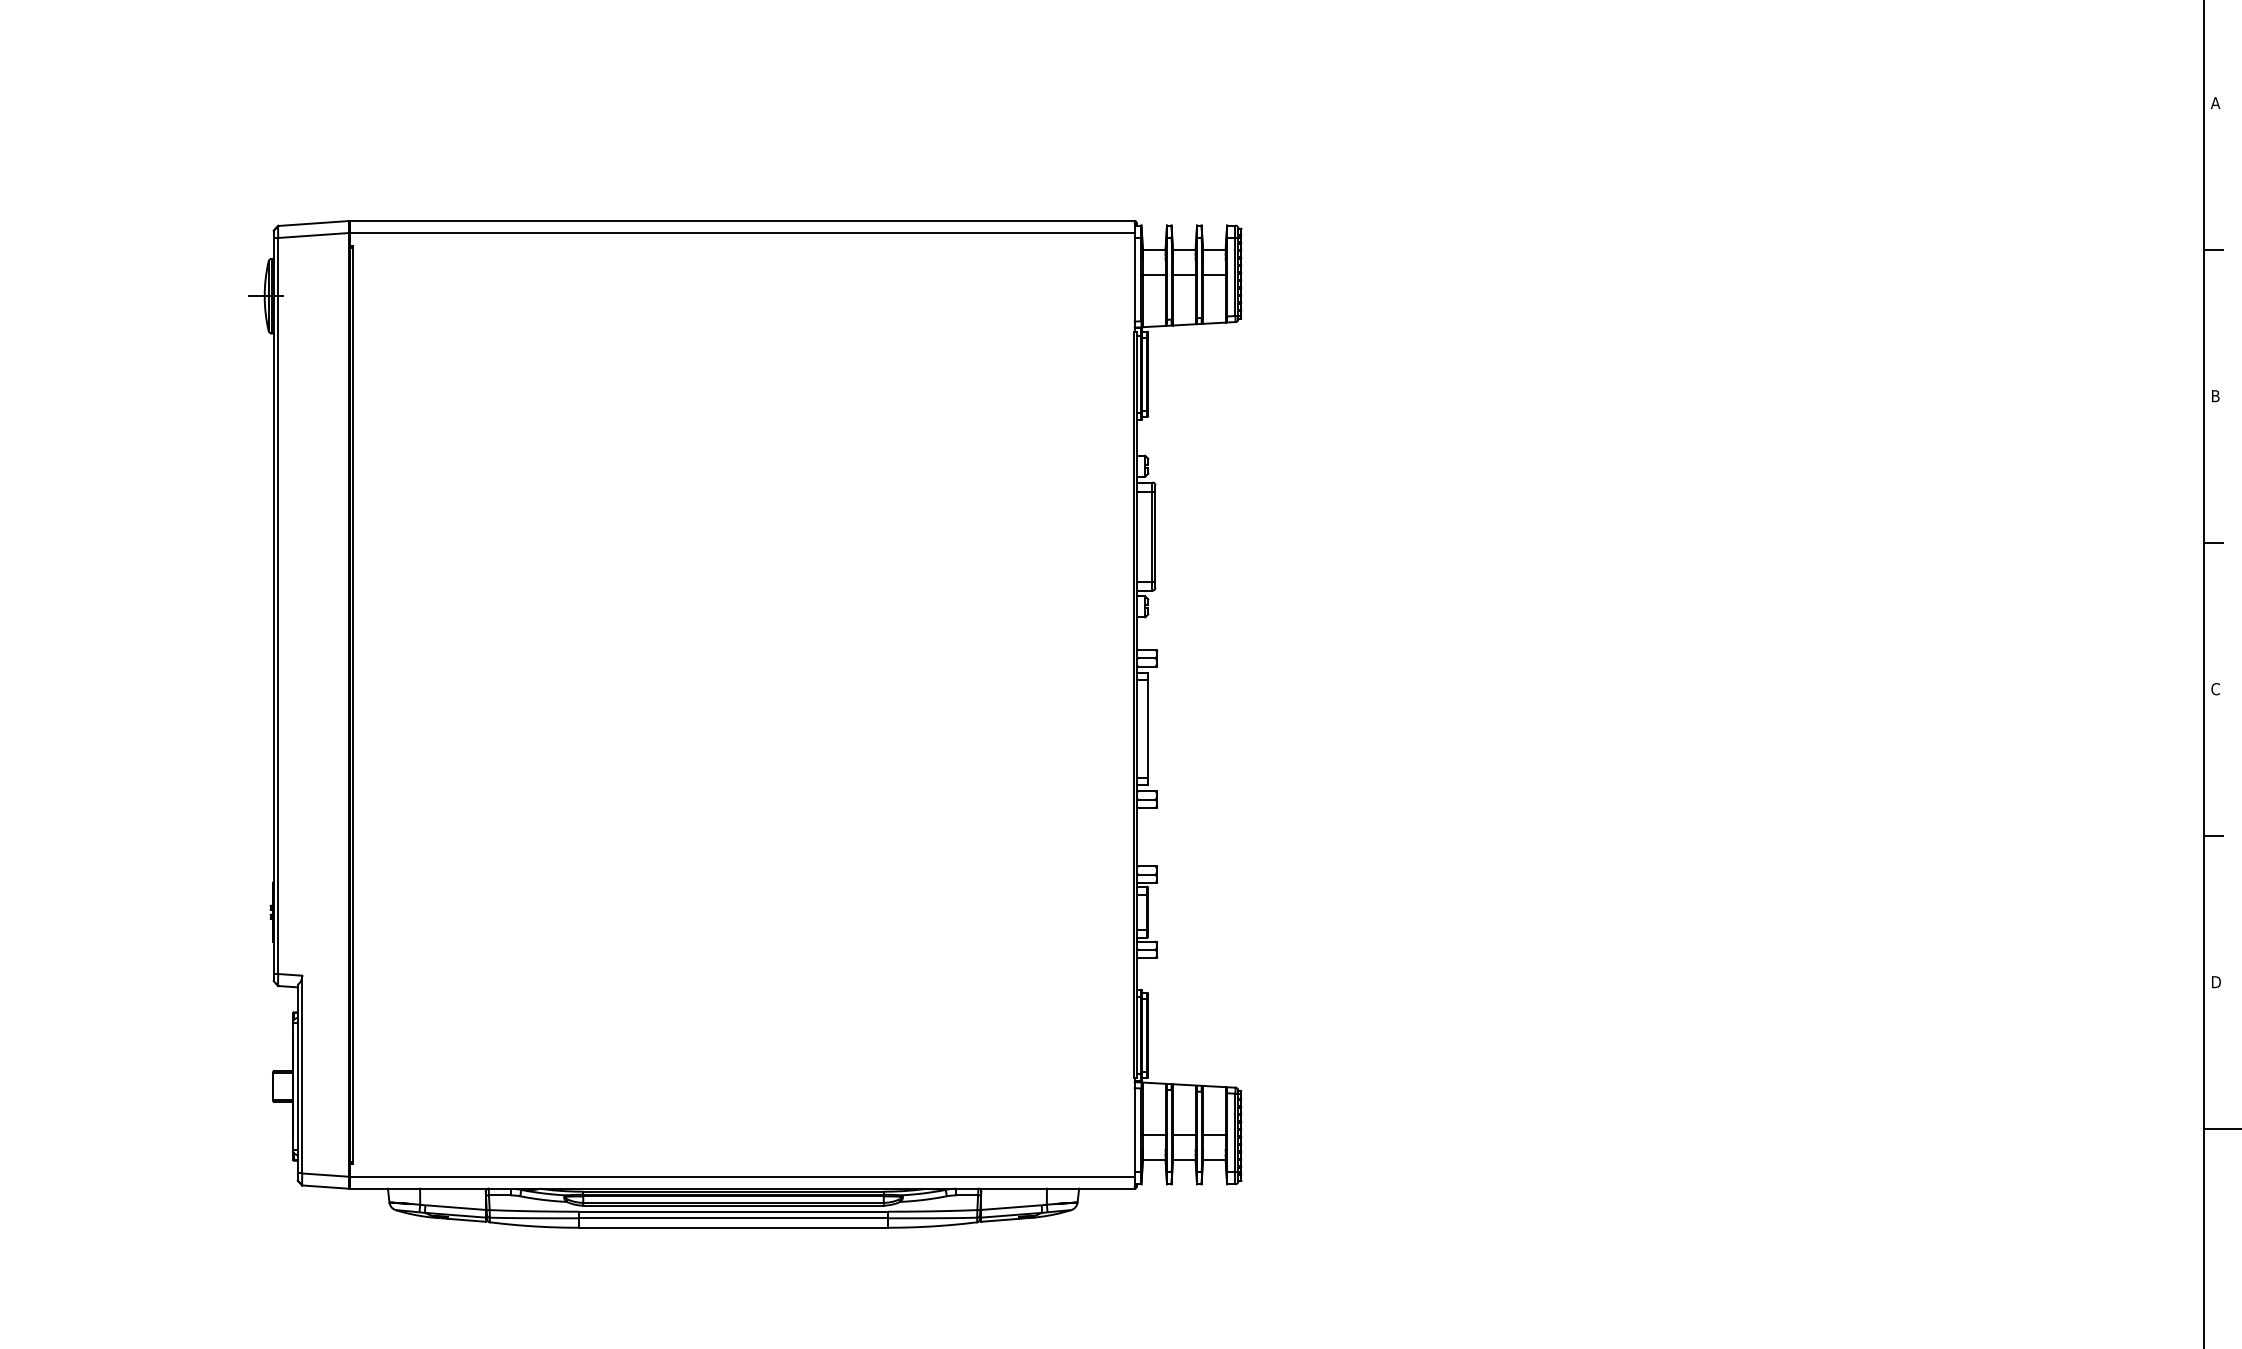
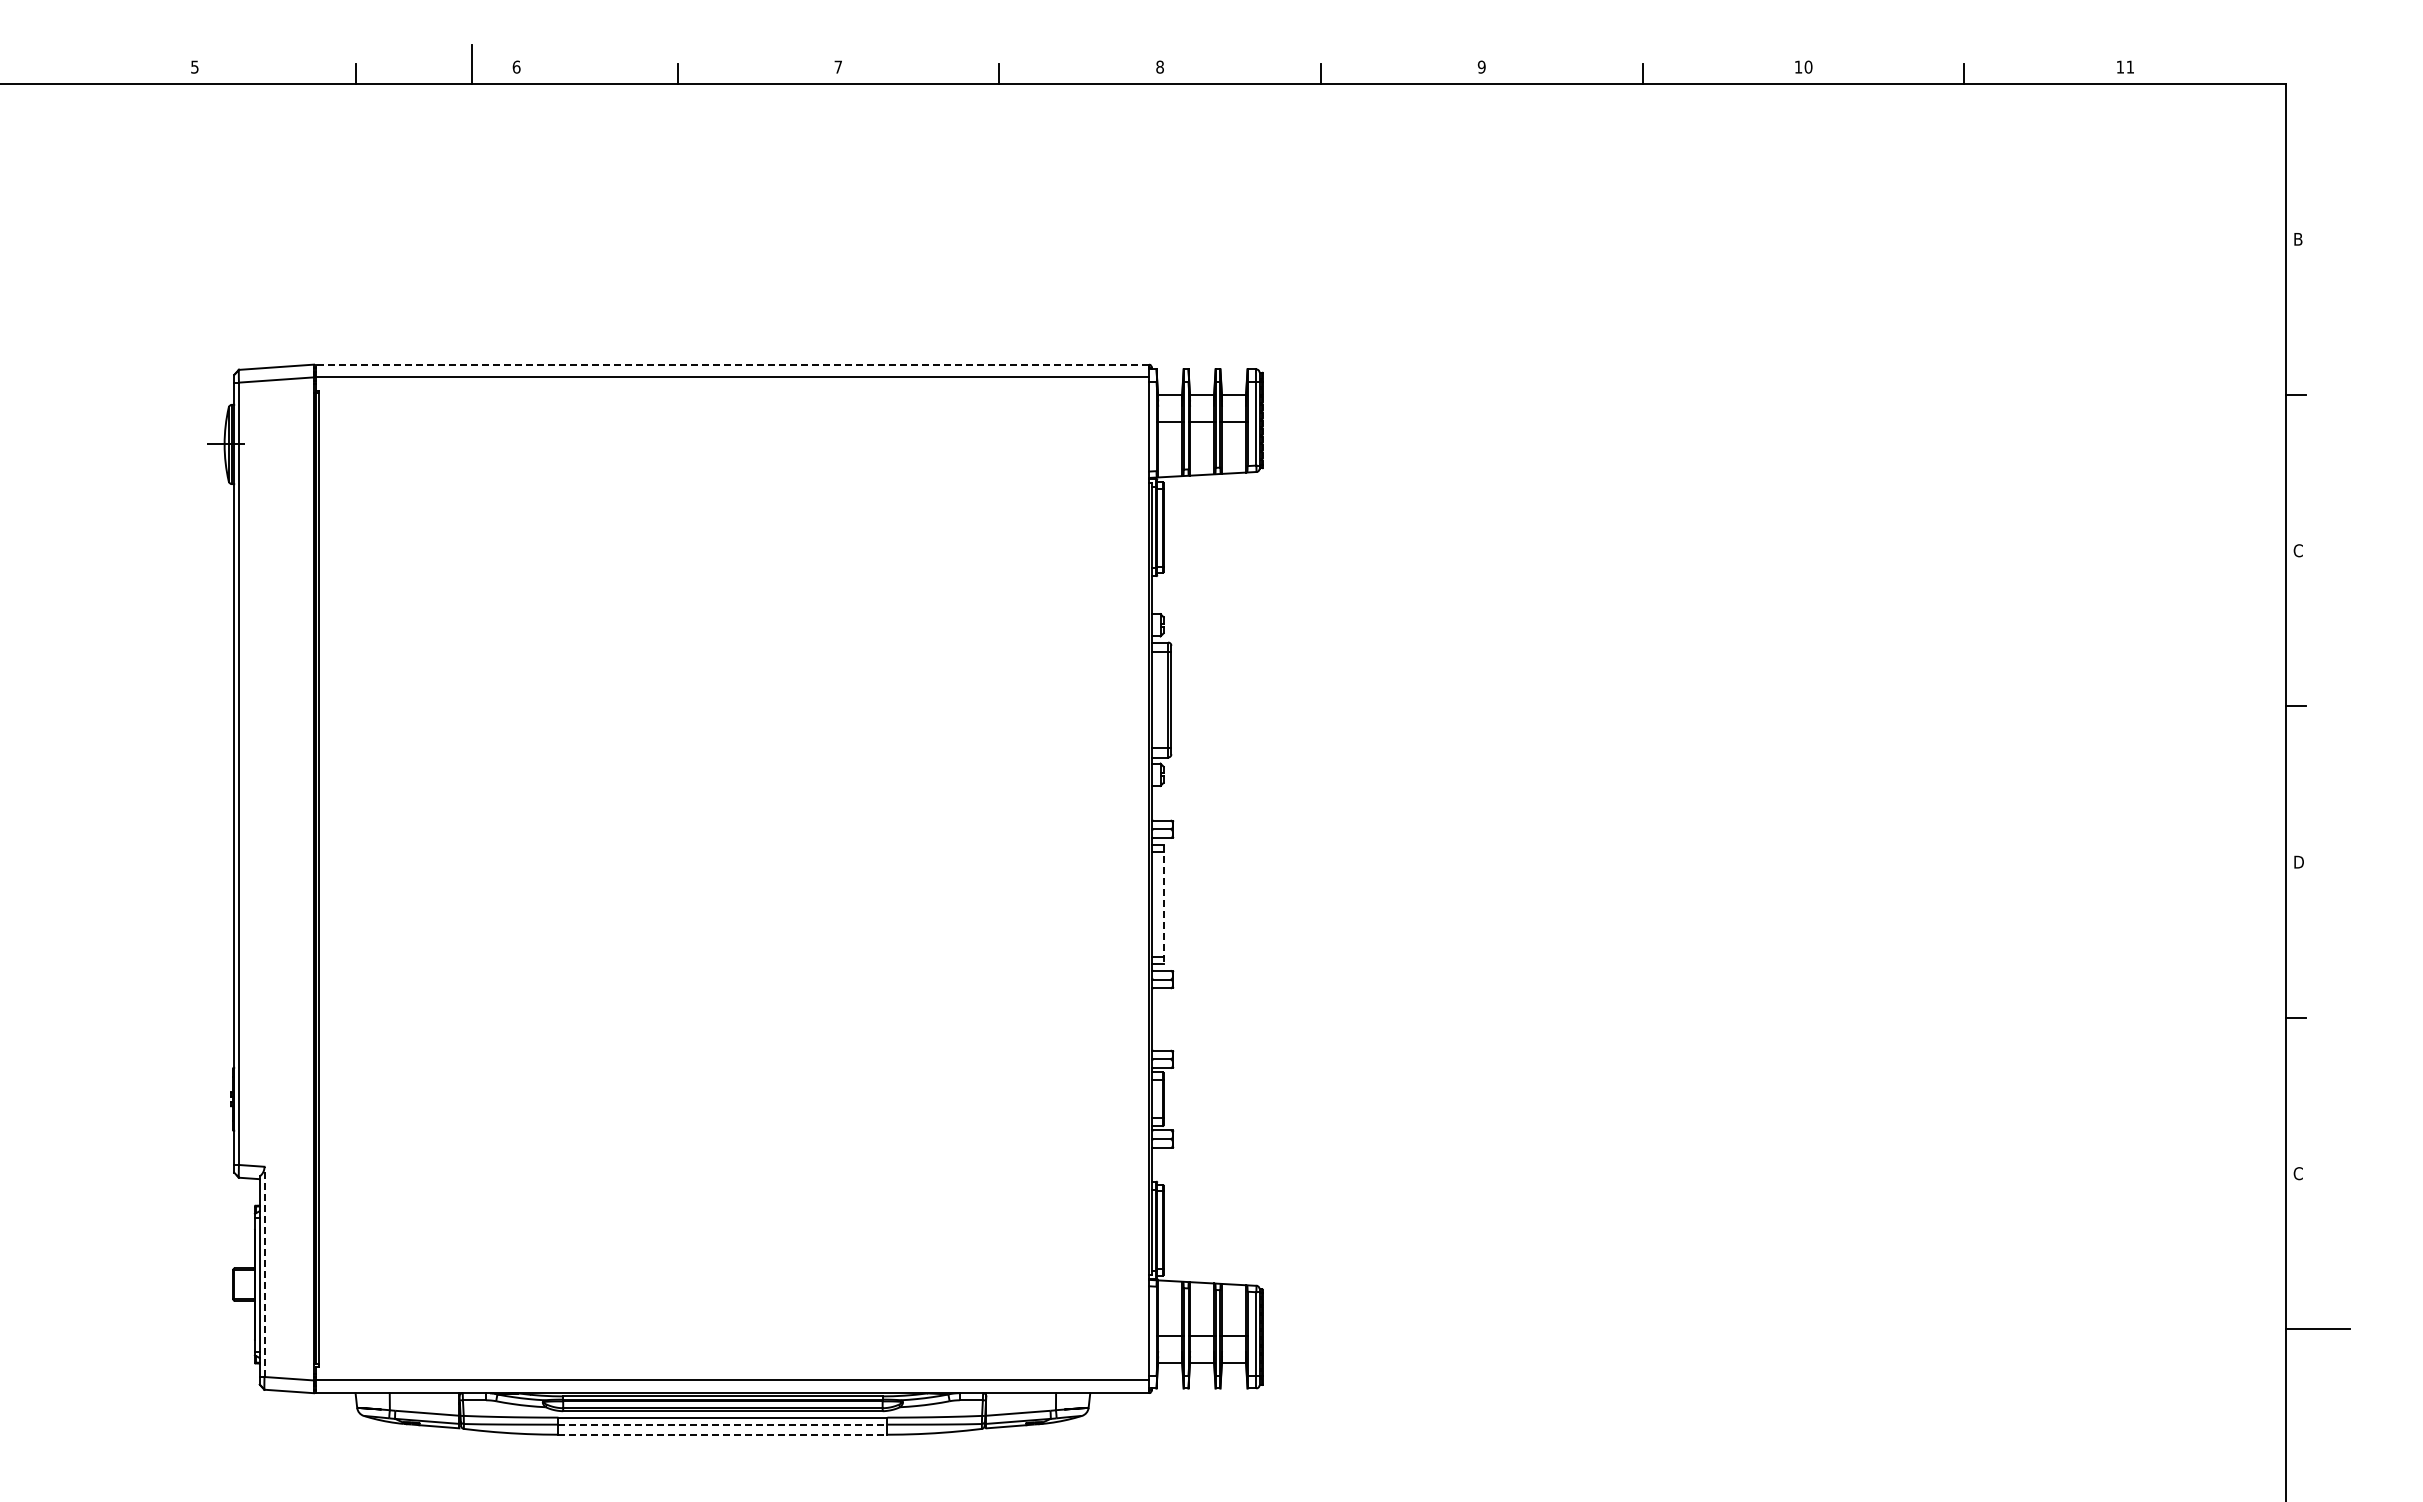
text: (2215, 103) -> (2298, 239), A -> B
line: (742, 220) -> (732, 364), solid -> dashed
text: (2214, 395) -> (2297, 550), B -> C
text: (2215, 688) -> (2298, 861), C -> D
line: (1148, 728) -> (1163, 904), solid -> dashed
text: (2215, 982) -> (2298, 1173), D -> C
line: (302, 1074) -> (264, 1271), solid -> dashed
line: (733, 1218) -> (722, 1424), solid -> dashed
line: (733, 1227) -> (722, 1434), solid -> dashed

